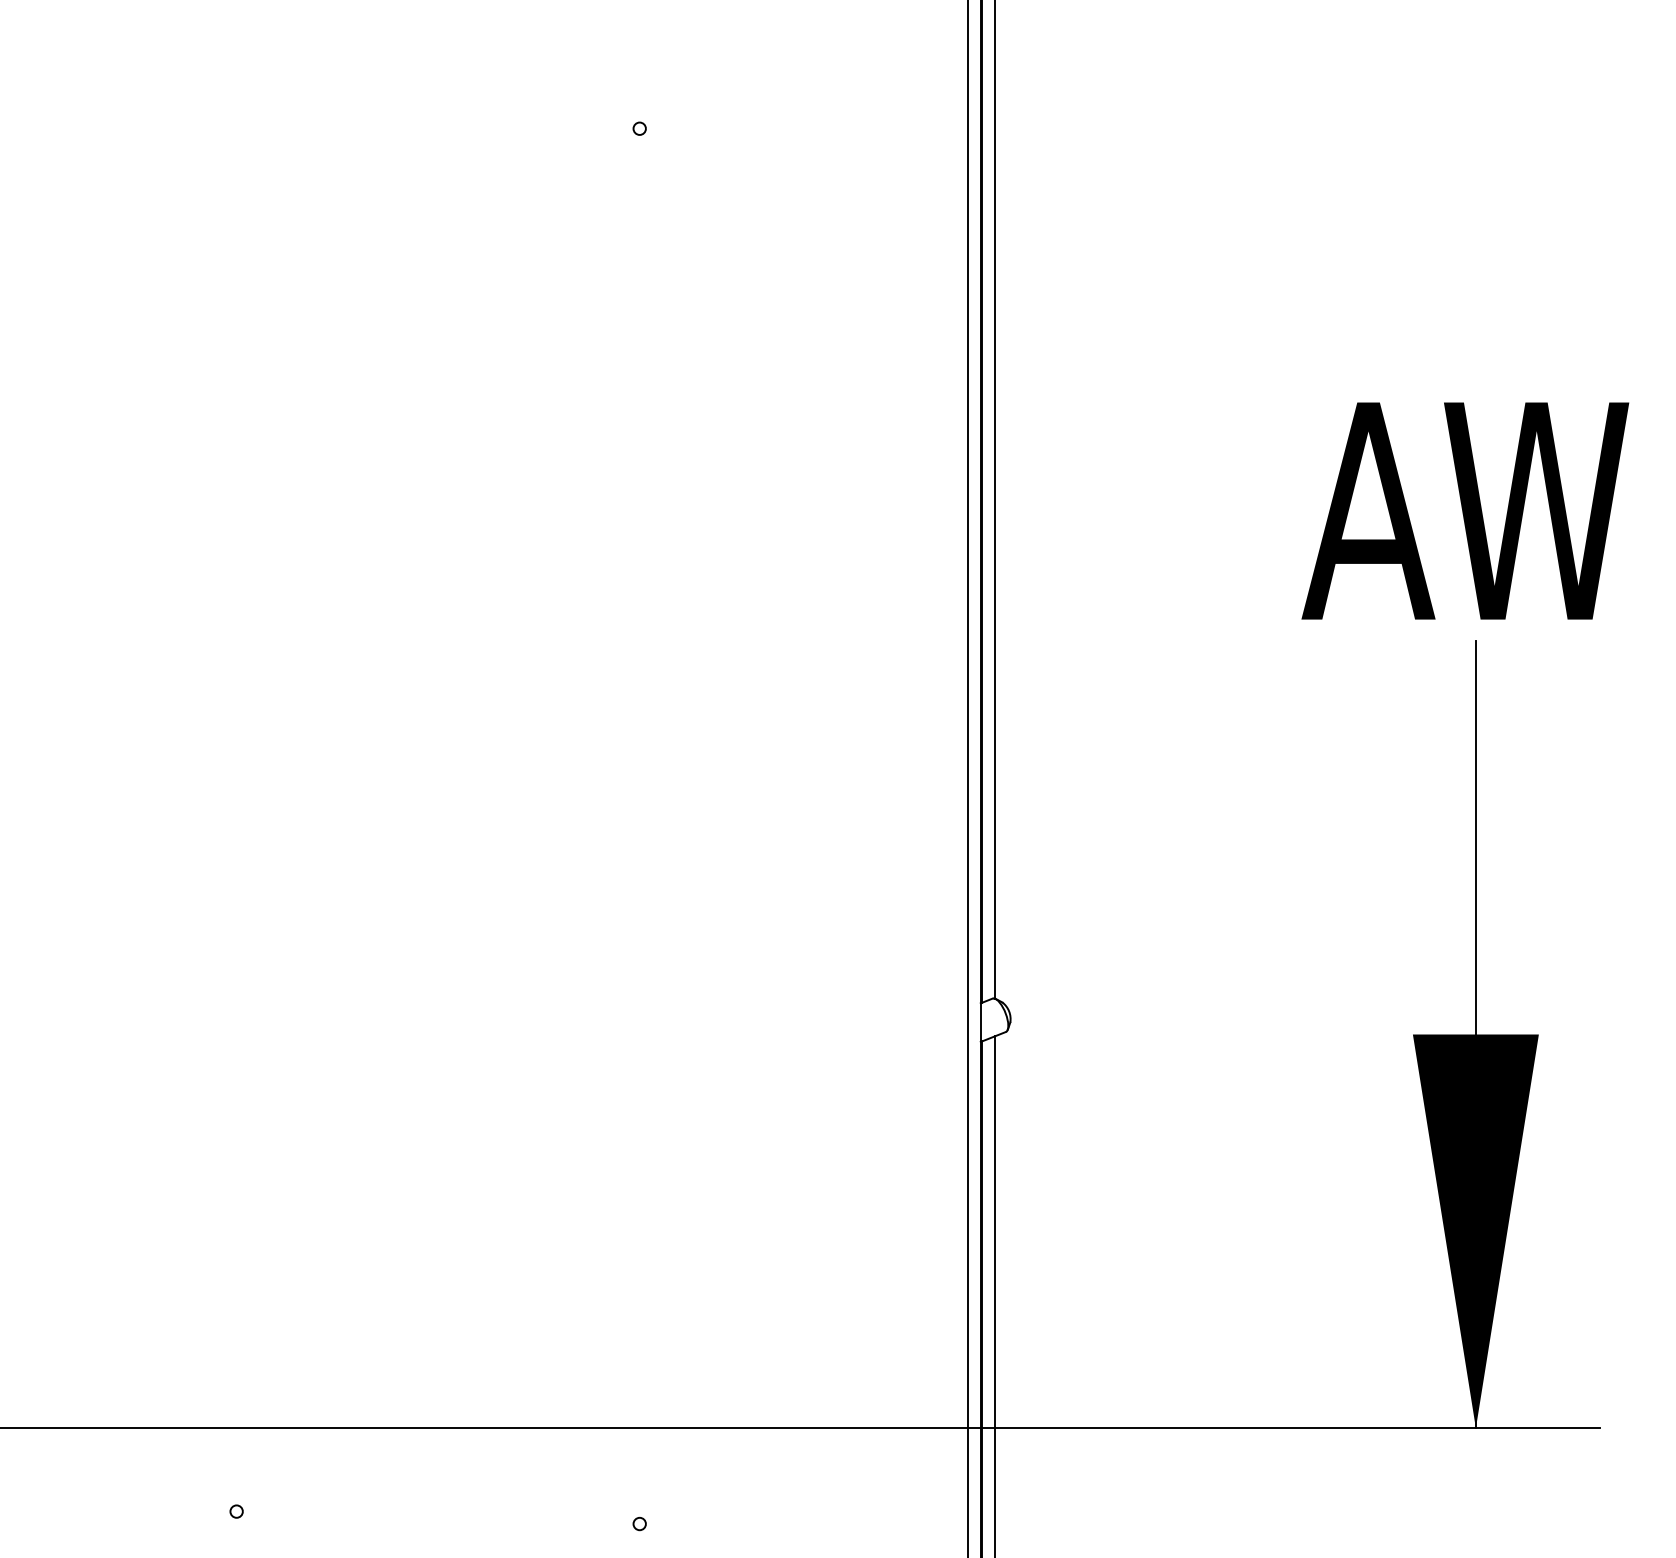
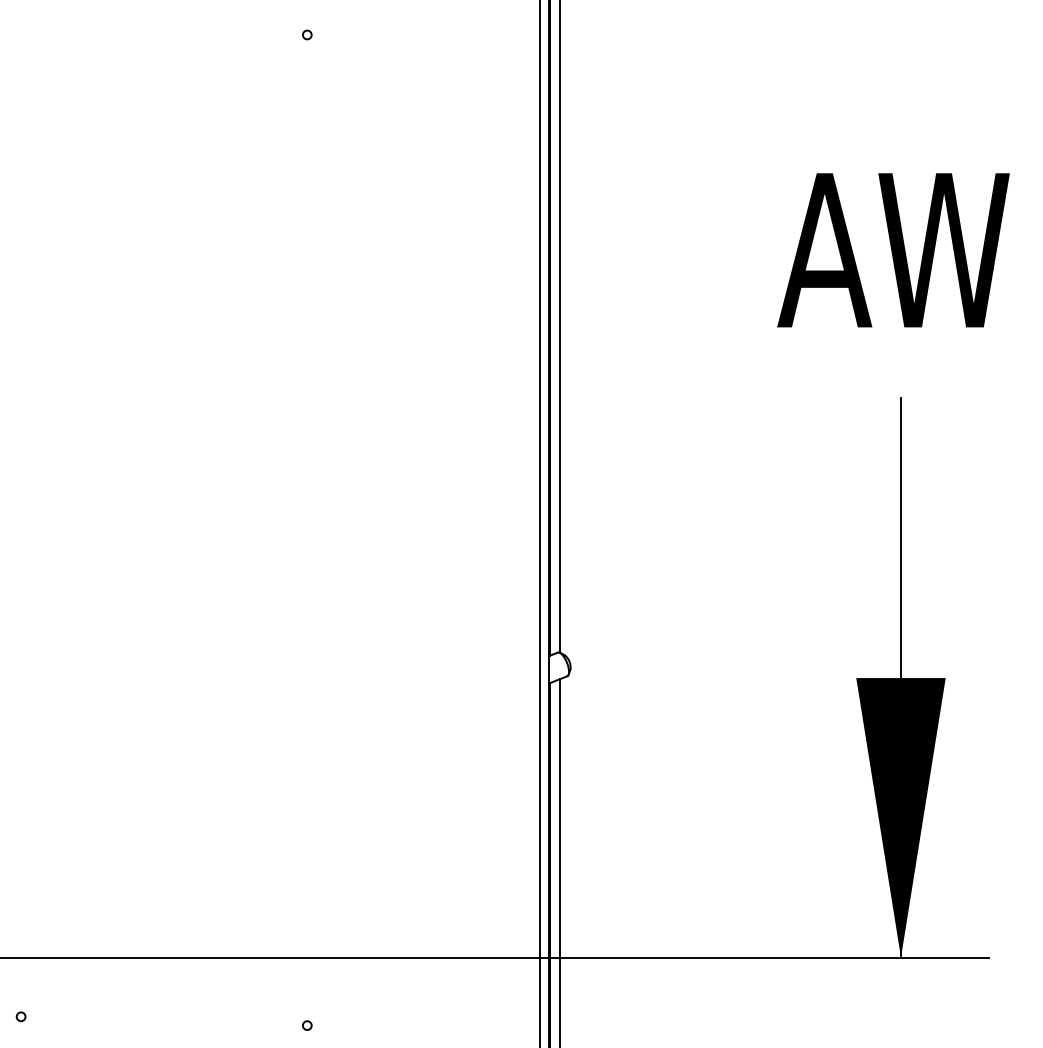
text: (1465, 510) -> (893, 249), moved

